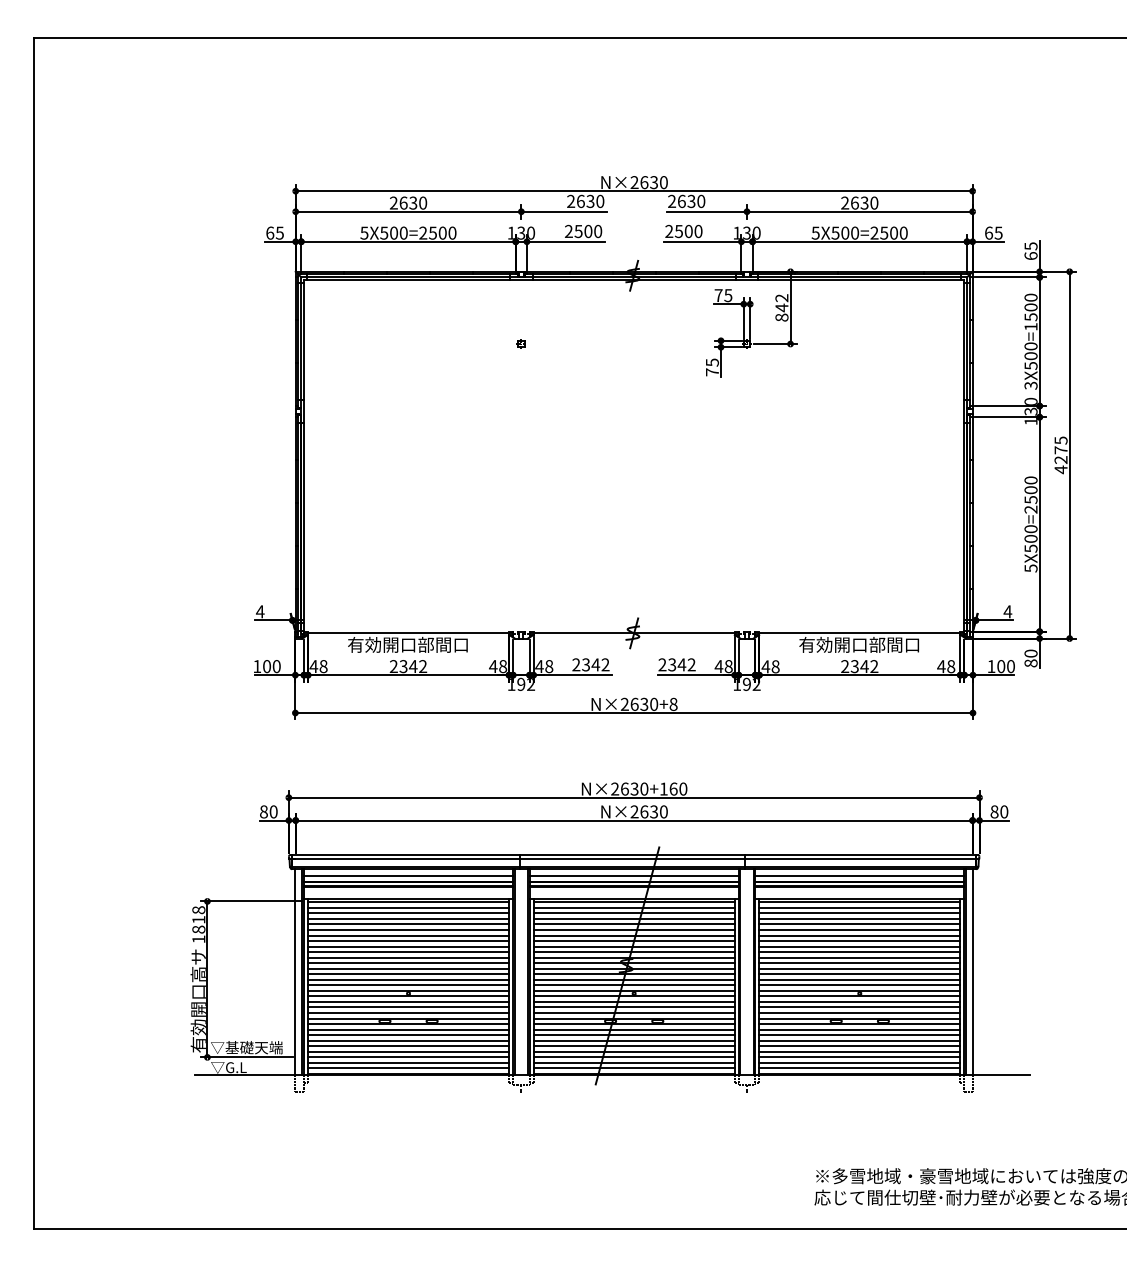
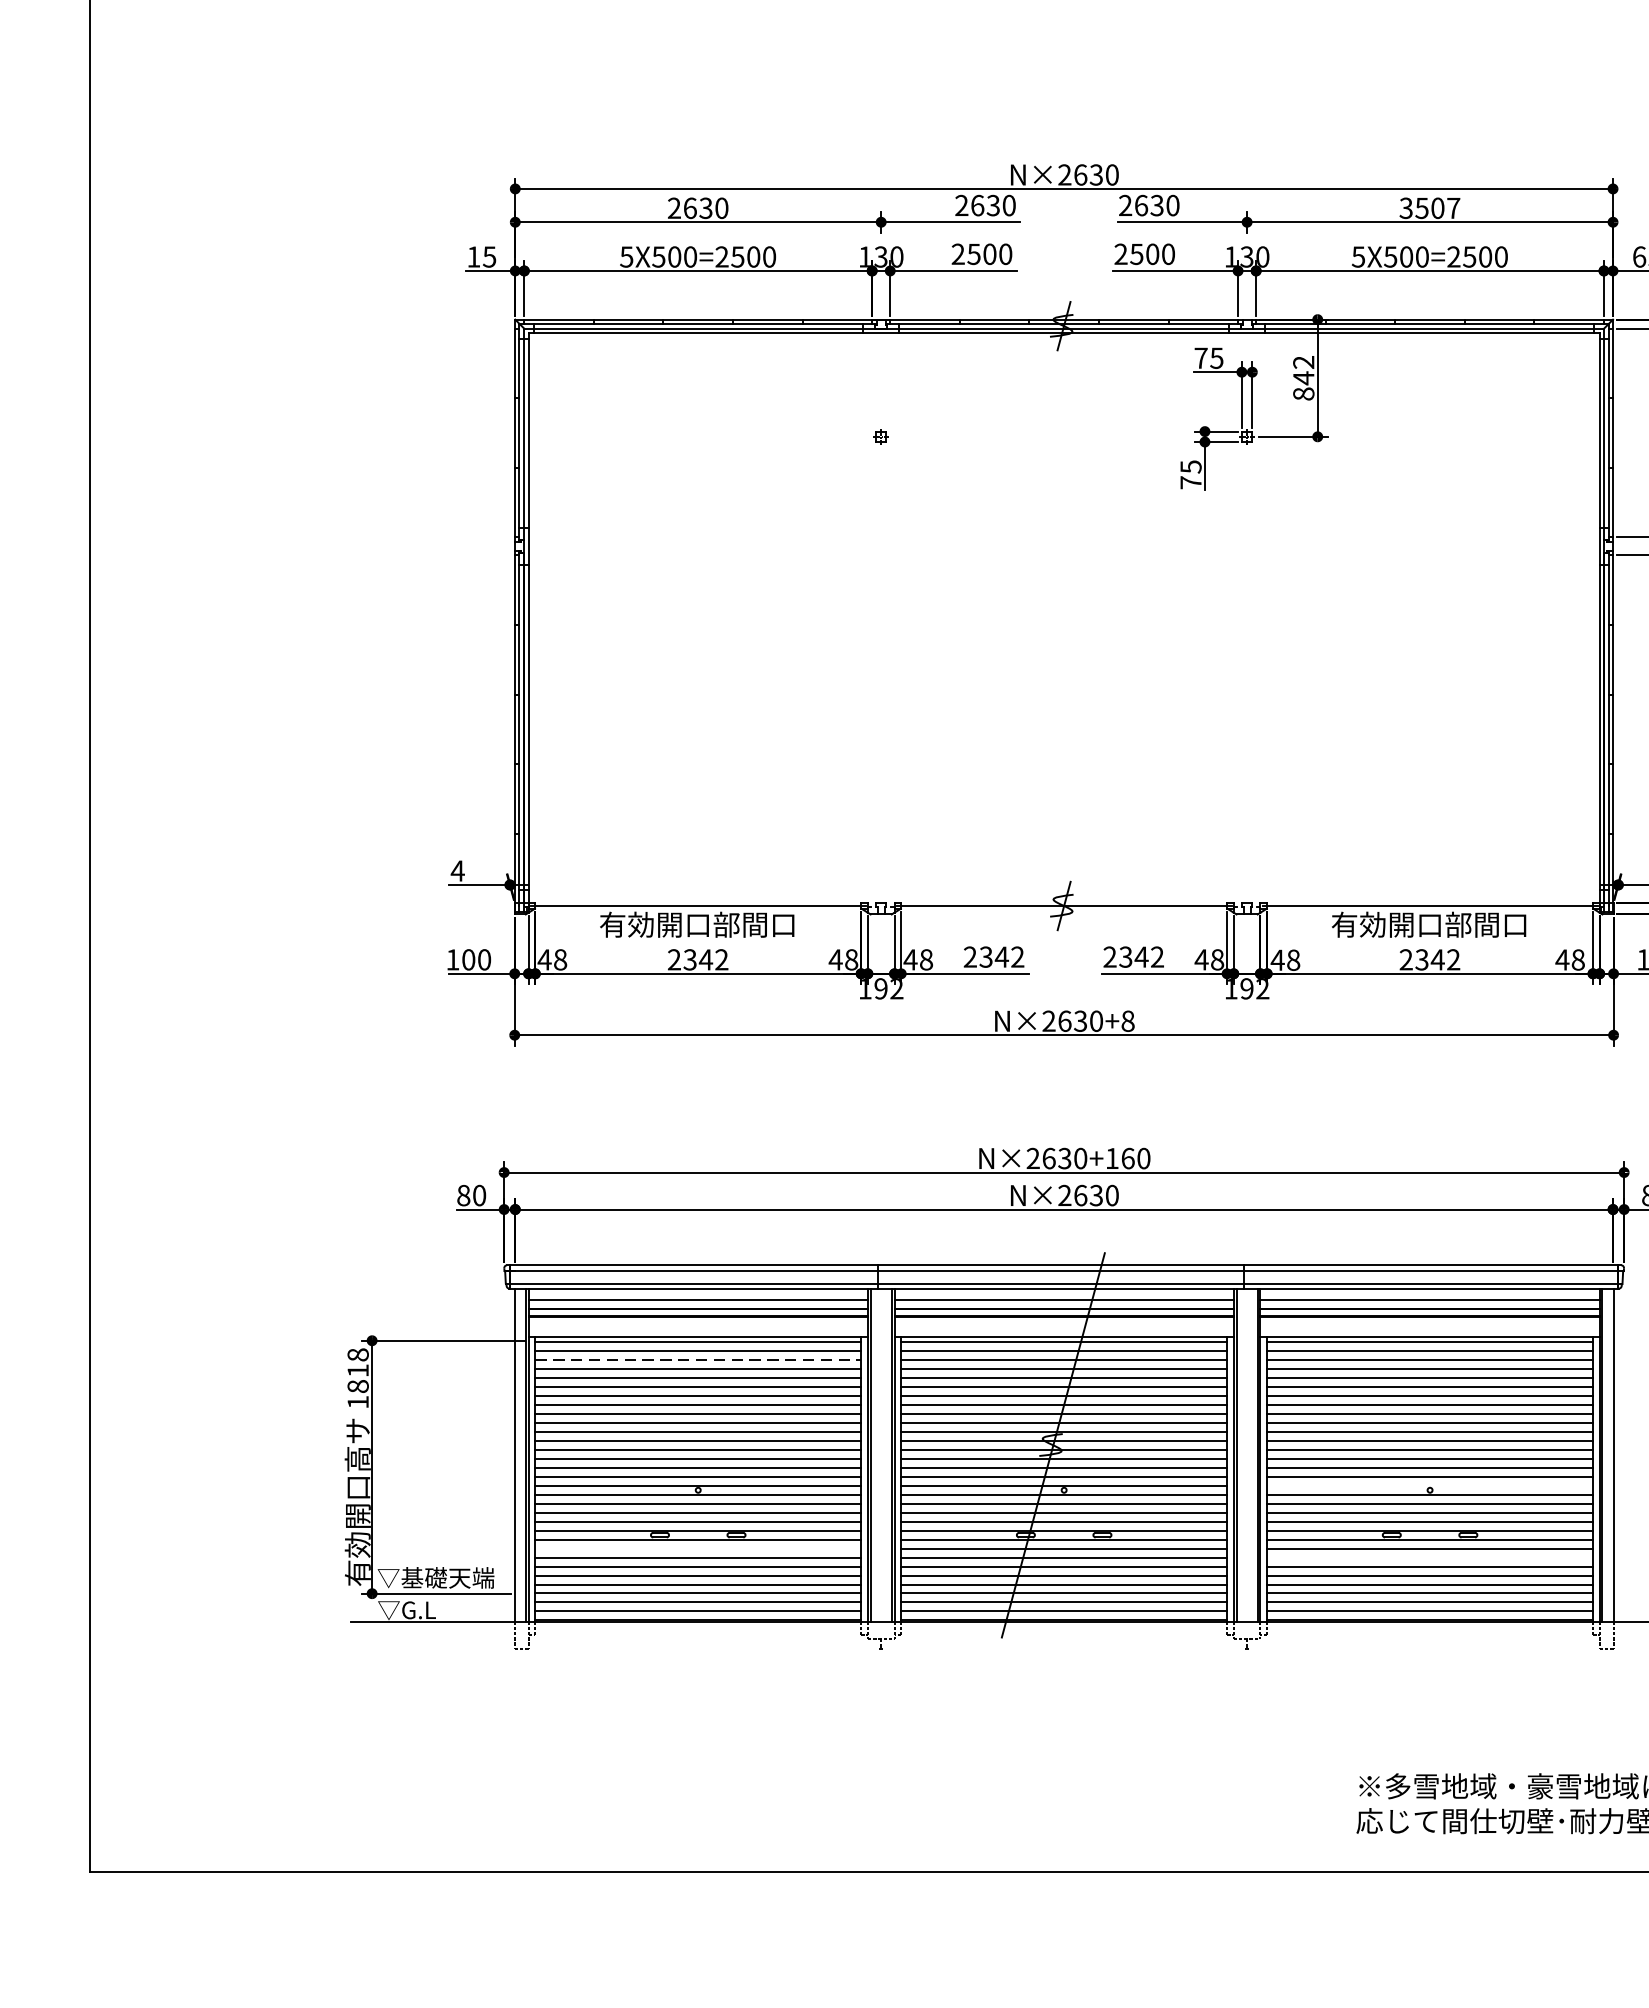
text: (859, 202) -> (1429, 207), 2630 -> 3507
text: (270, 232) -> (474, 255), 65 -> 15
line: (409, 913) -> (699, 1360), solid -> dashed
line: (859, 990) -> (1429, 1485), removed
line: (408, 1029) -> (698, 1548), removed
line: (859, 1035) -> (1429, 1558), removed

